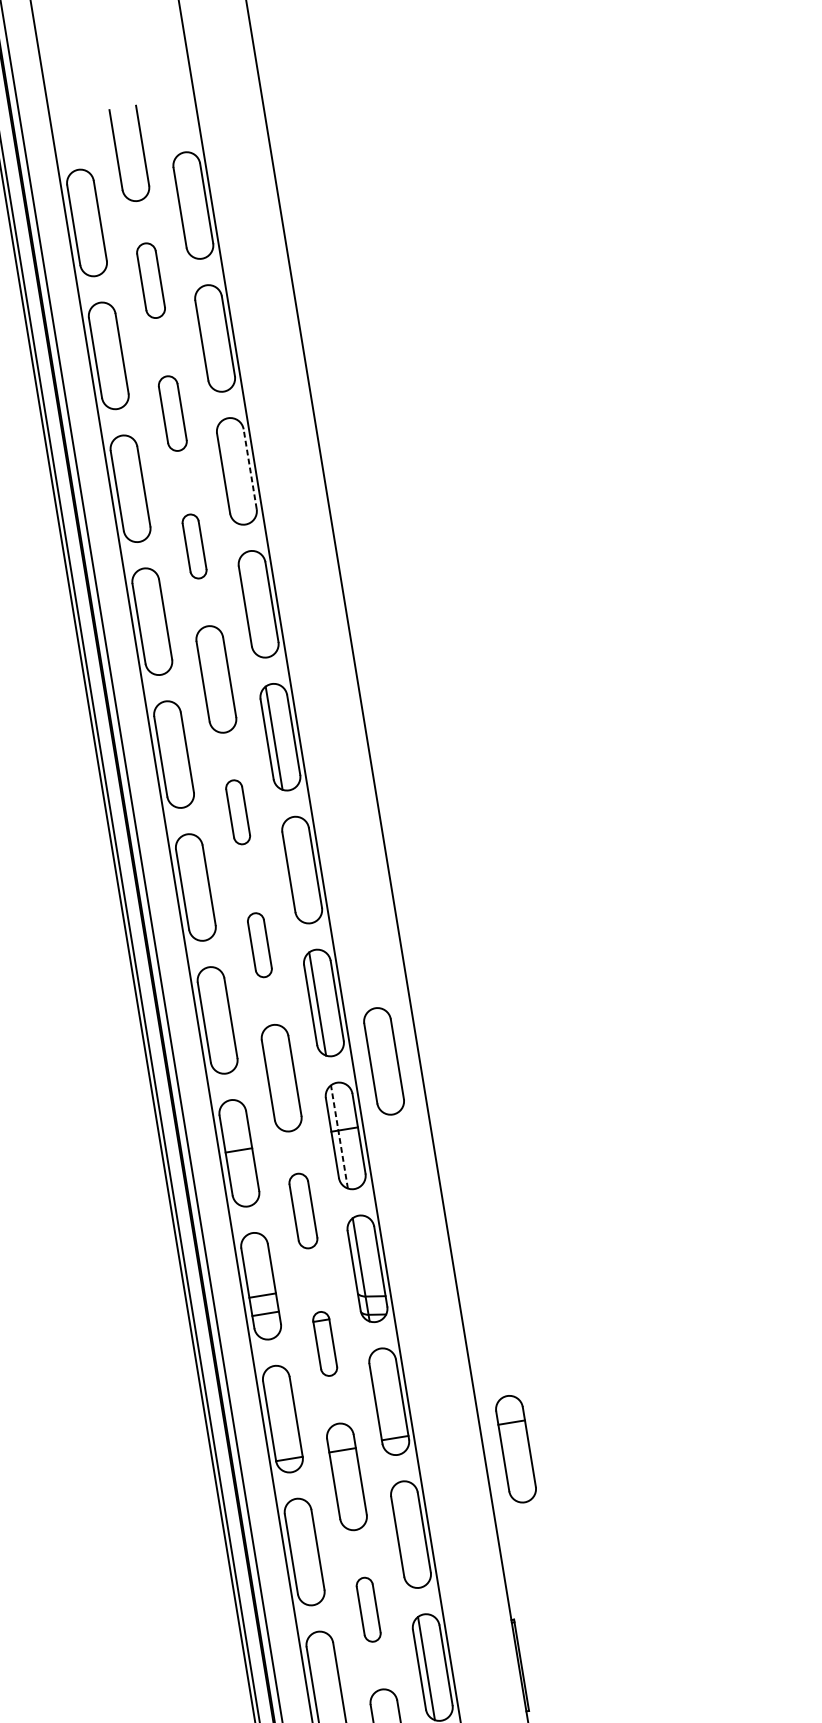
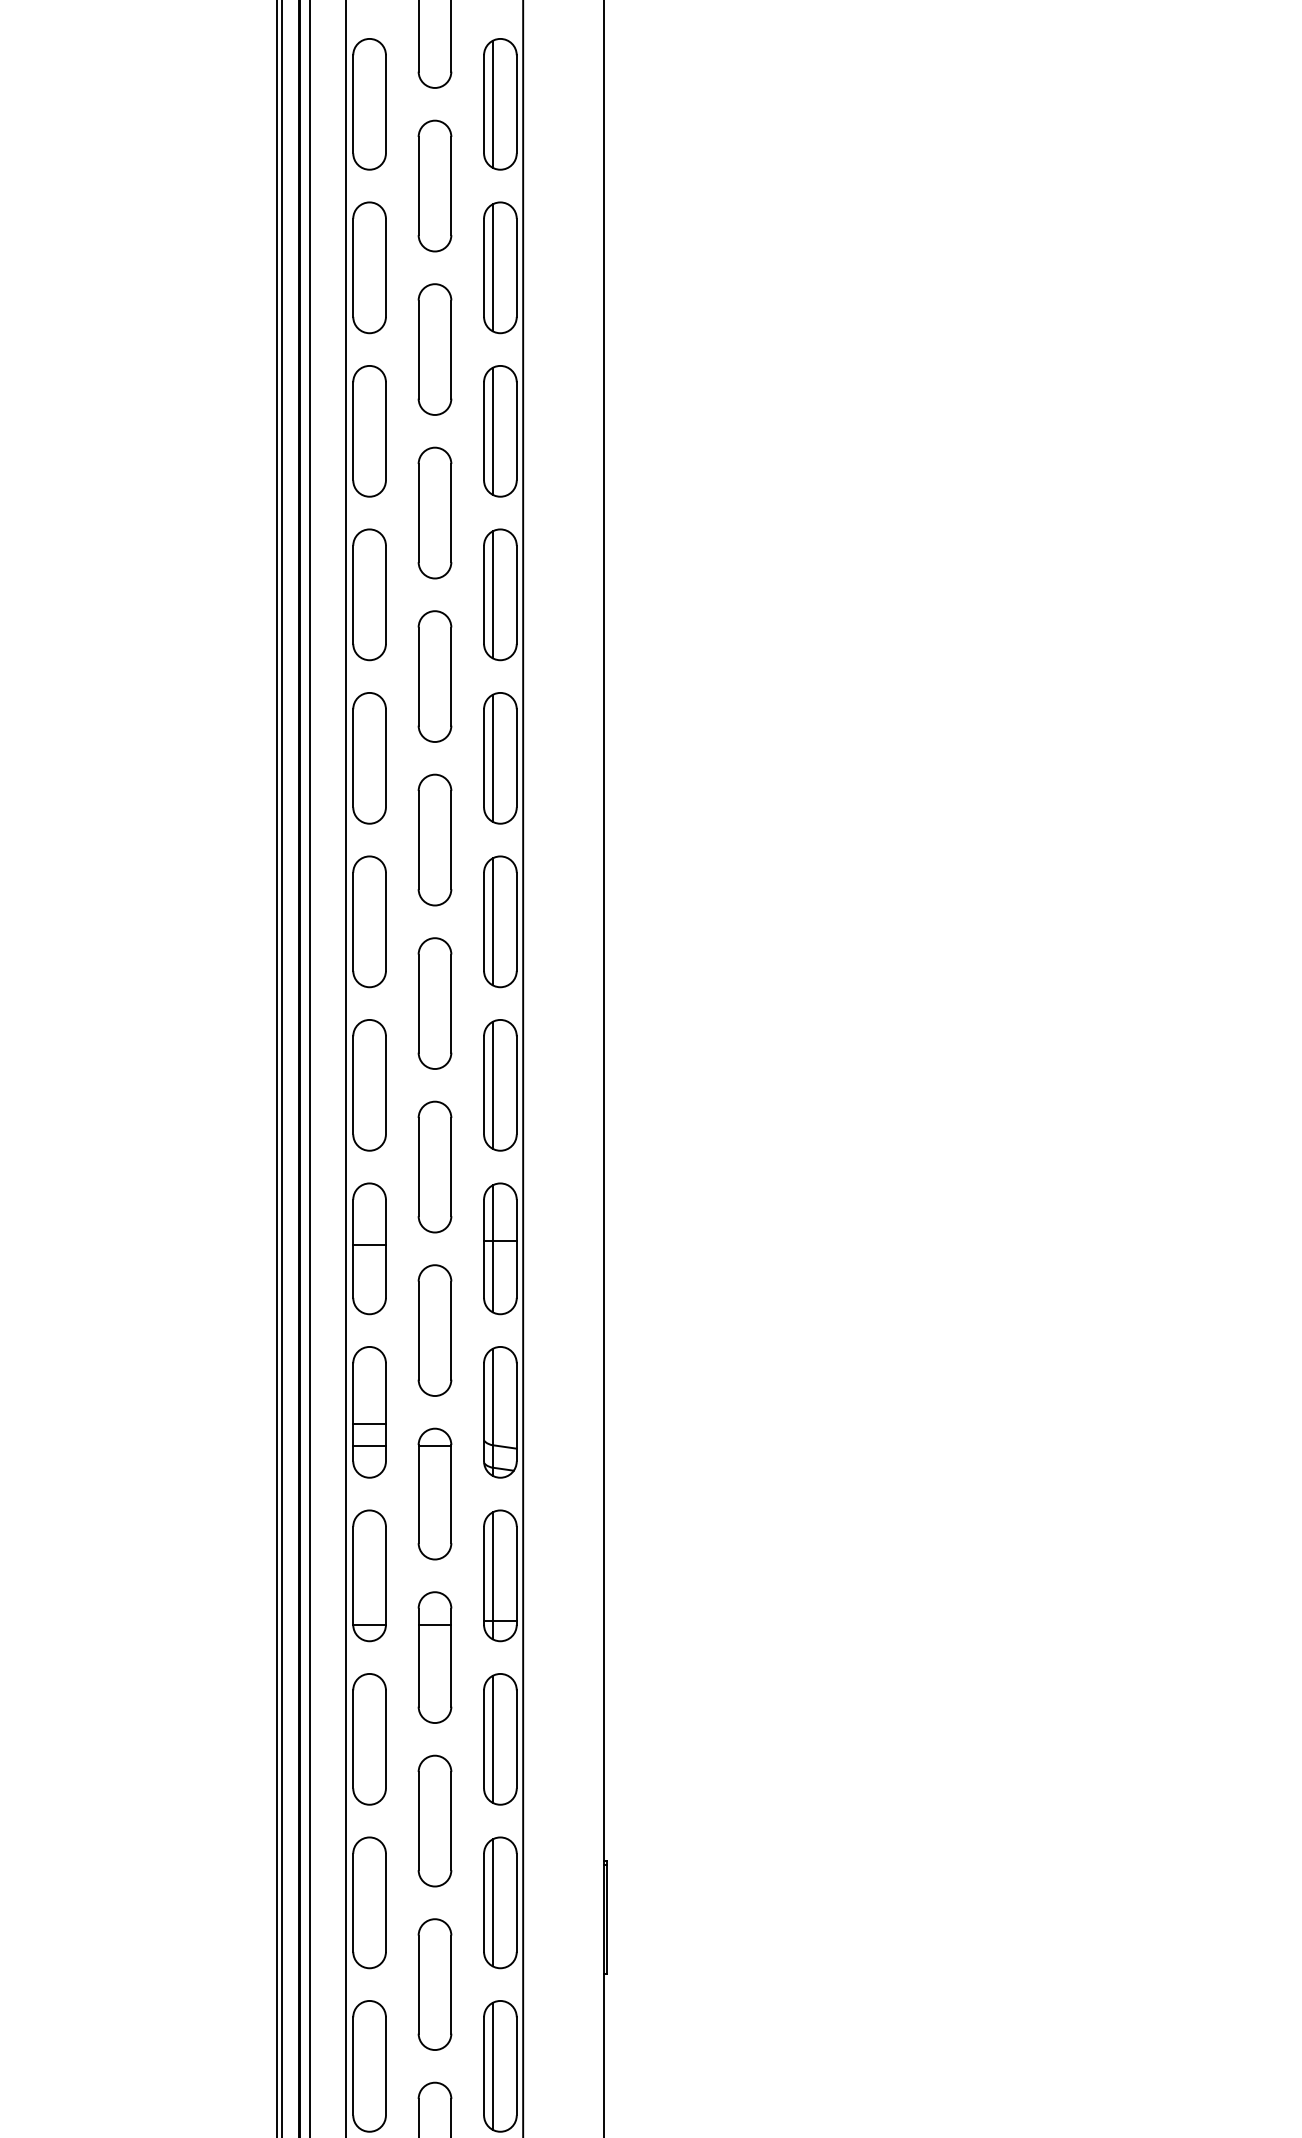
line: (186, 205) -> (492, 103), added
part: (150, 280) -> (434, 185), size x1.43
line: (208, 339) -> (492, 267), added
part: (172, 413) -> (434, 349), size x1.43
line: (249, 468) -> (516, 430), dashed -> solid
line: (230, 471) -> (492, 430), added
part: (194, 546) -> (434, 512), size x1.67
line: (252, 605) -> (492, 594), added
part: (237, 811) -> (434, 839), size x1.67
line: (295, 870) -> (492, 921), added
part: (259, 945) -> (434, 1003), size x1.67
part: (383, 1060) -> (560, 1166), removed
line: (339, 1136) -> (492, 1248), dashed -> solid
part: (303, 1211) -> (434, 1330), size x1.43
part: (324, 1343) -> (434, 1493), size x1.67
line: (382, 1402) -> (492, 1575), added
part: (515, 1449) -> (642, 1657), removed
line: (404, 1534) -> (492, 1738), added
part: (368, 1609) -> (434, 1820), size x1.67

